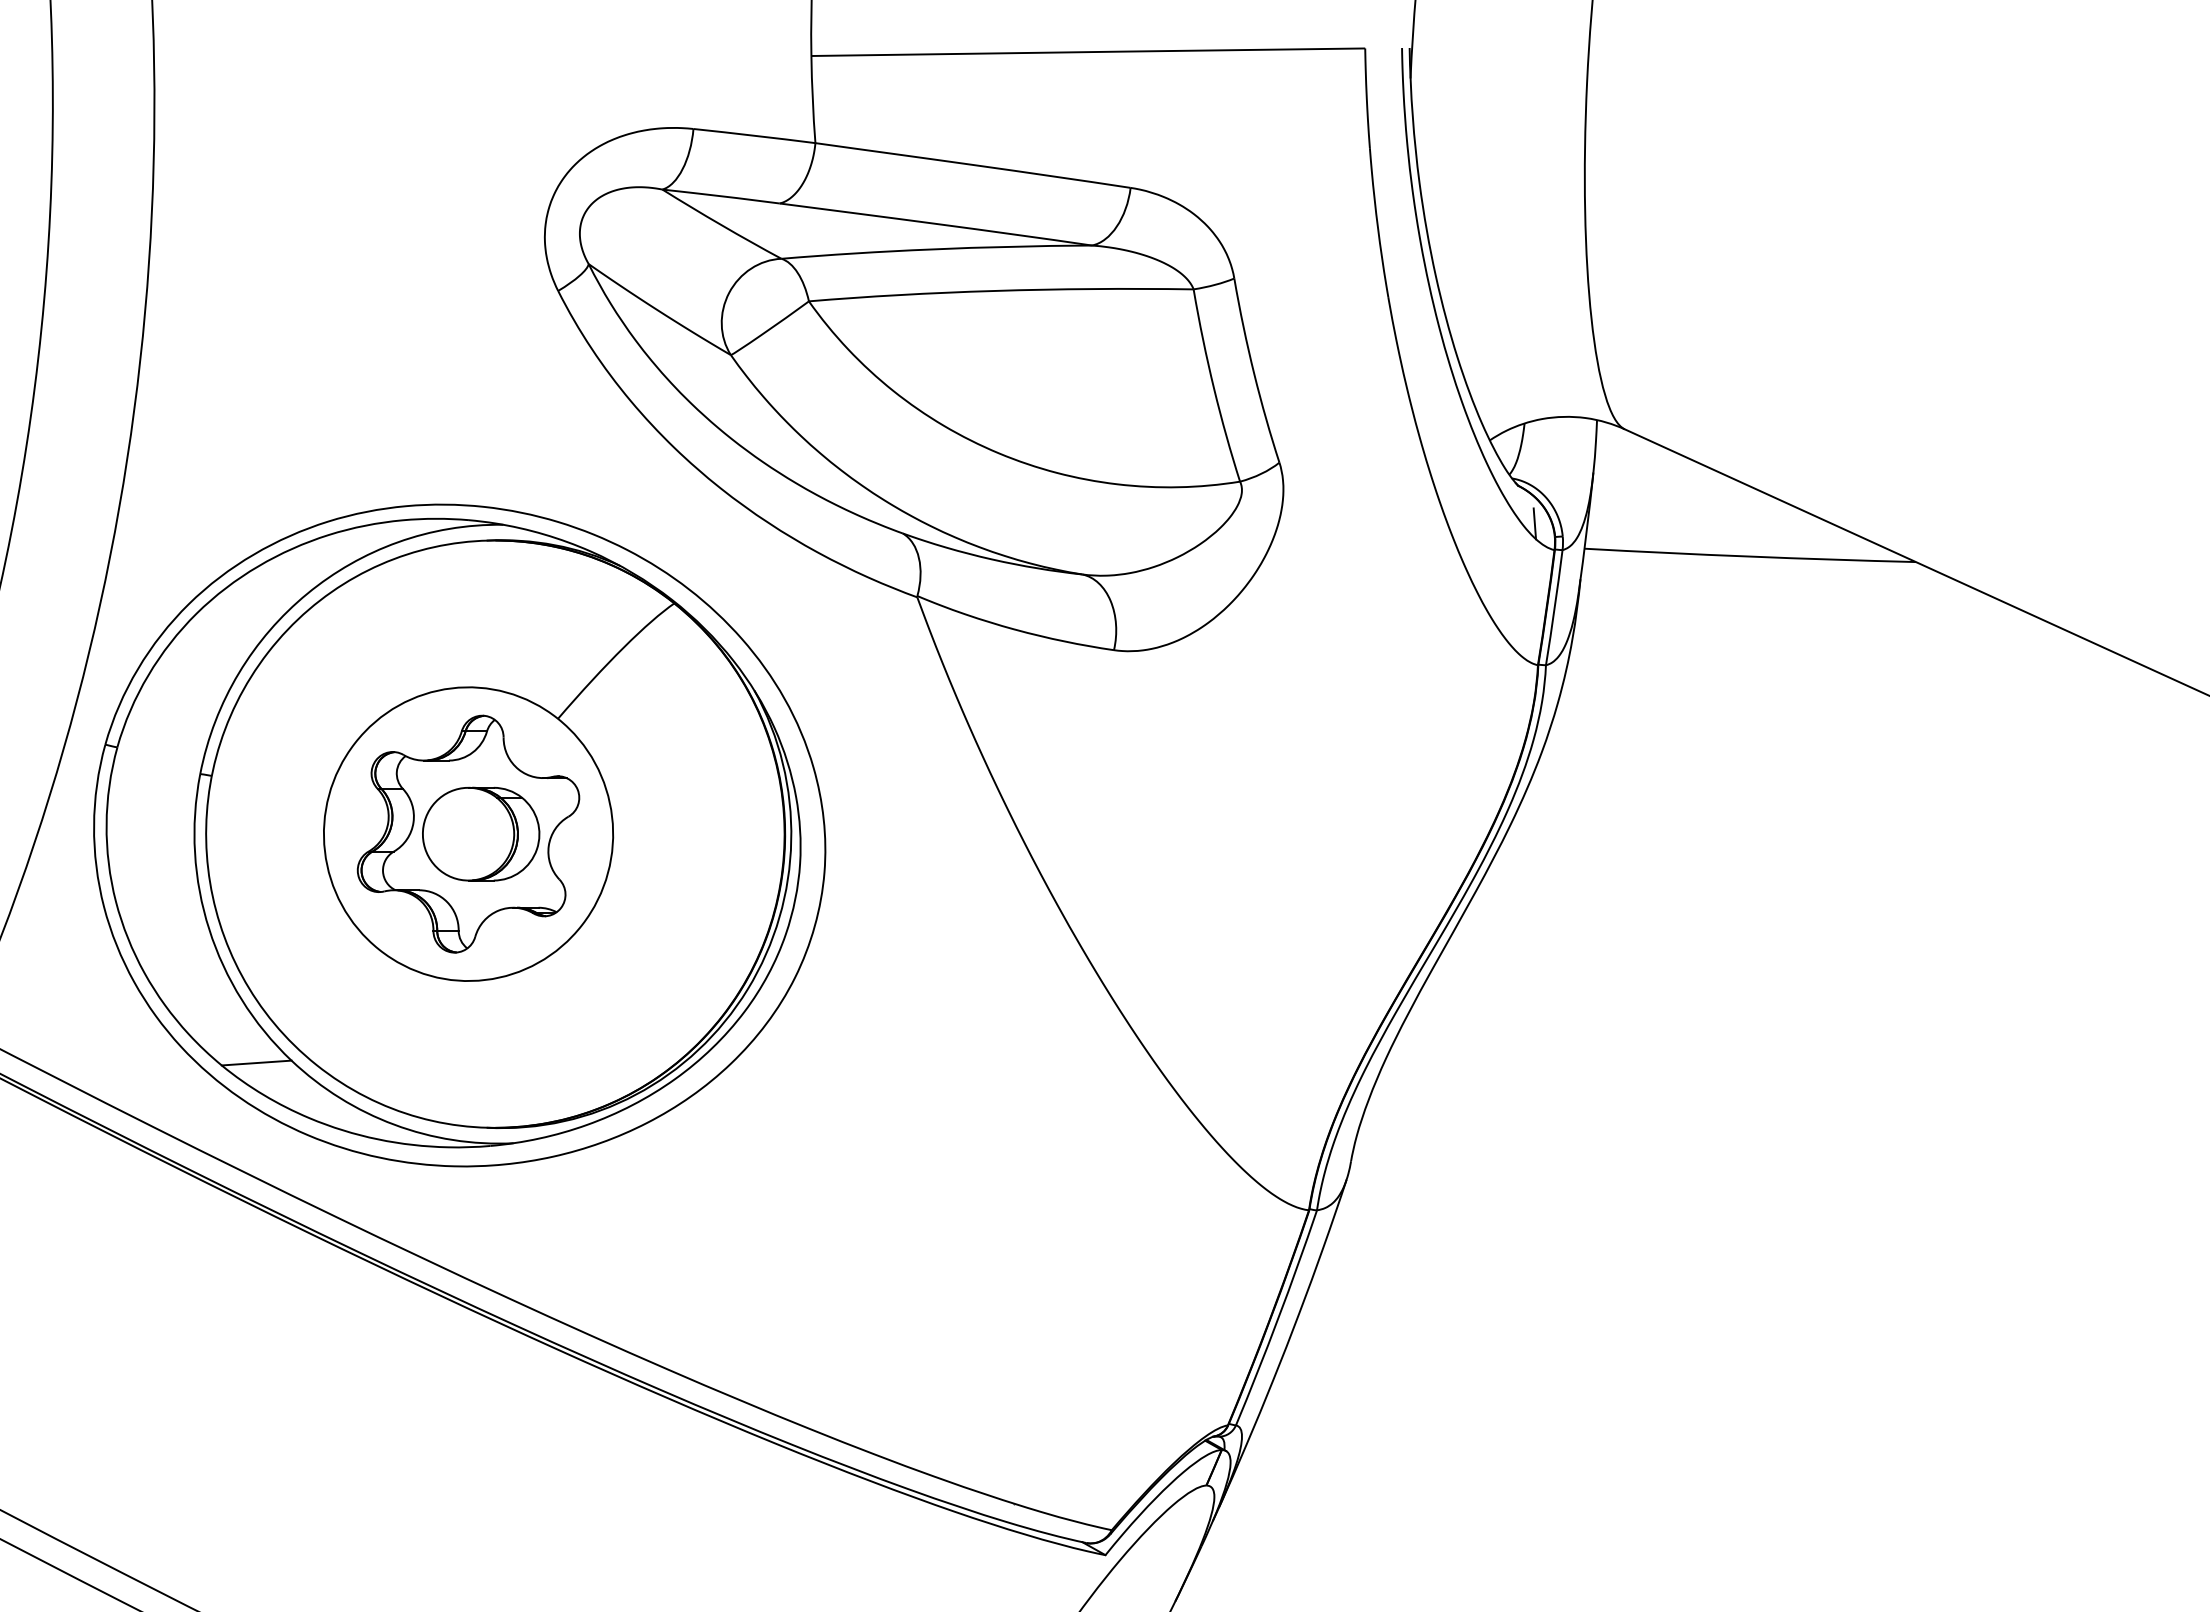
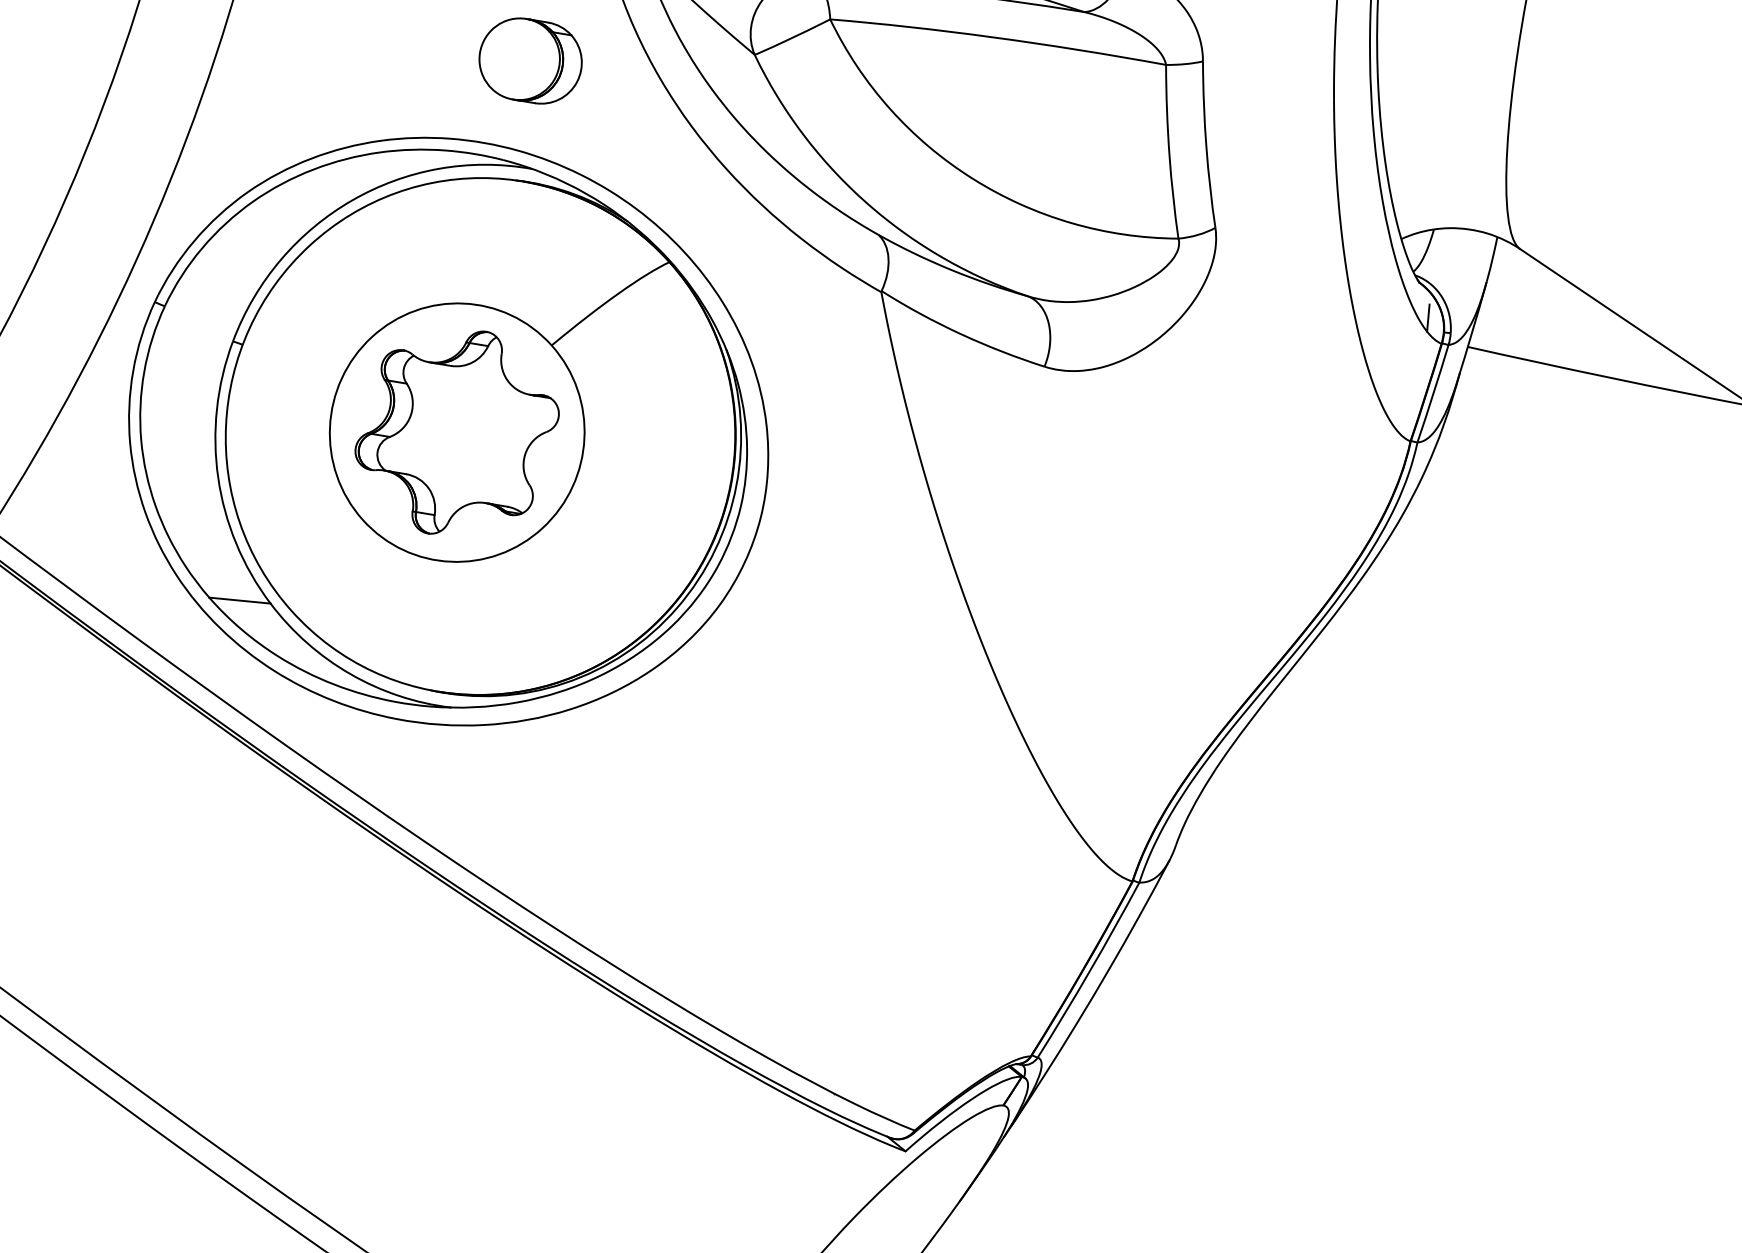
part: (481, 833) -> (531, 60), moved

